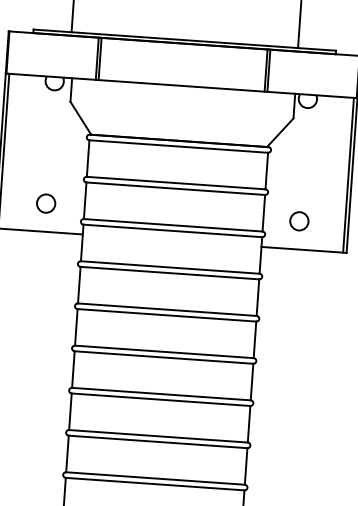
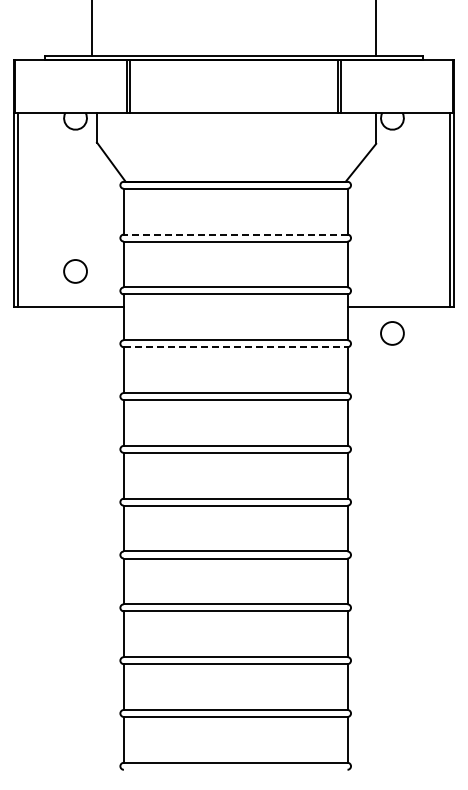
line: (176, 183) -> (235, 234), solid -> dashed
circle: (299, 221) -> (392, 333), moved
line: (169, 273) -> (235, 347), solid -> dashed

